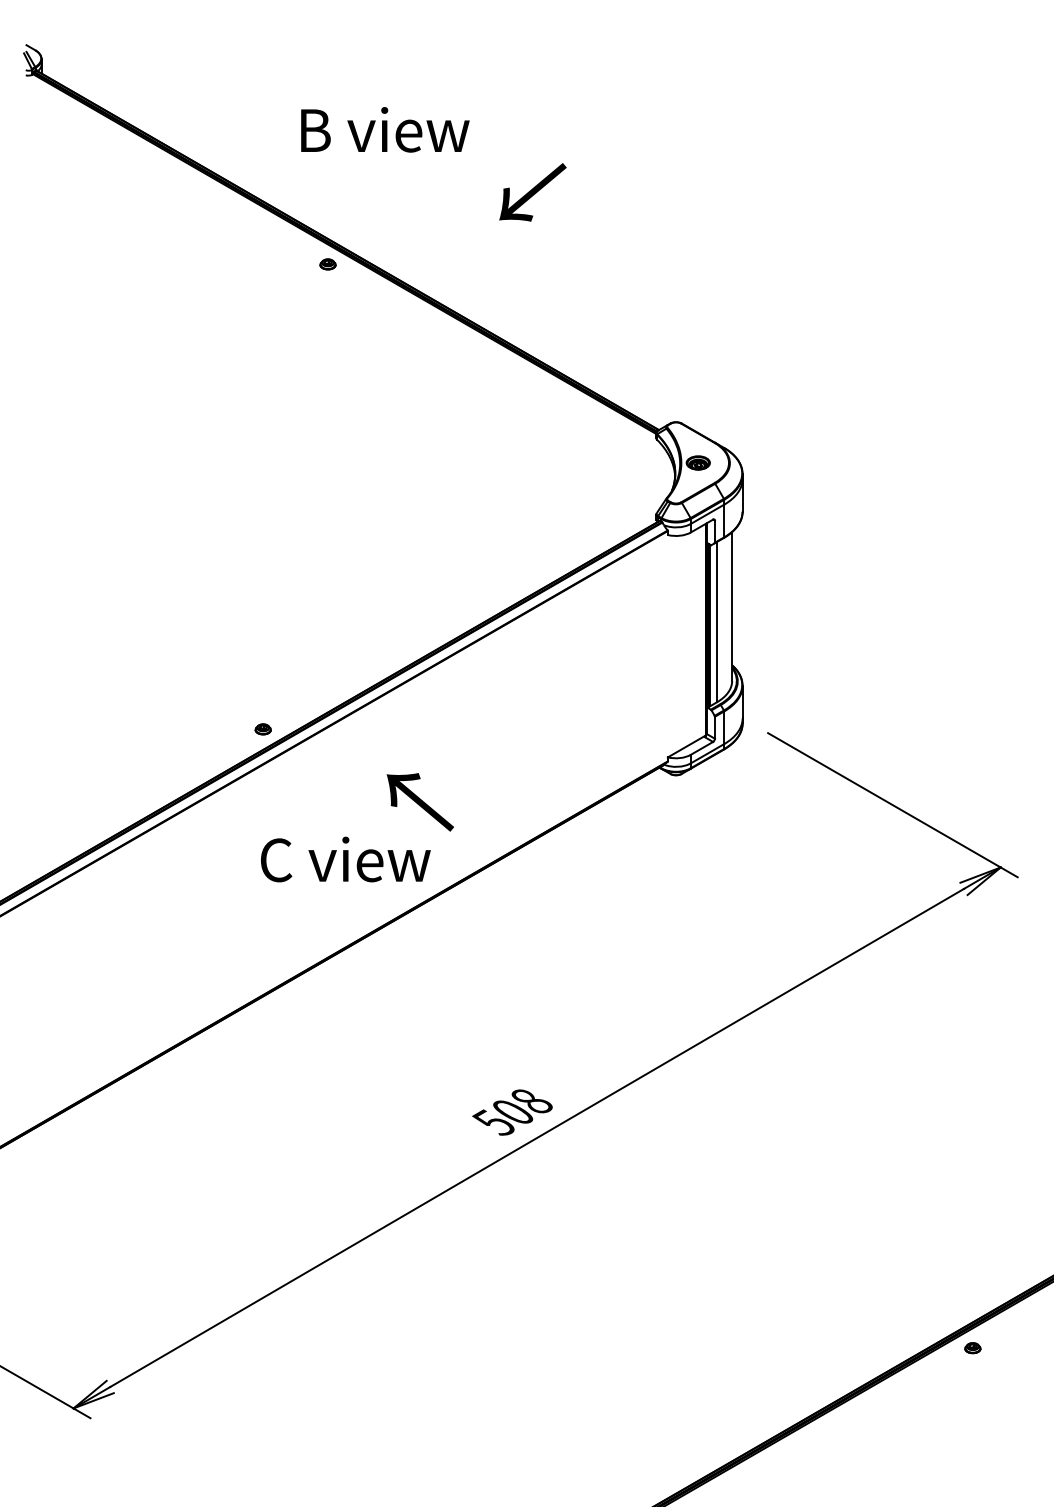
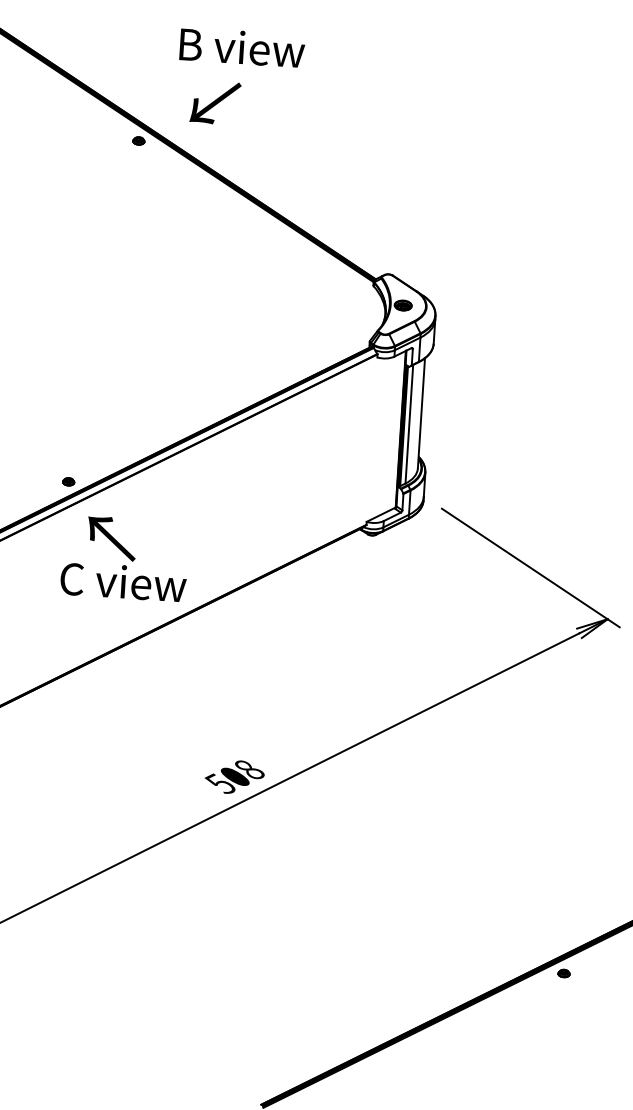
text: (385, 129) -> (242, 47), moved
text: (532, 192) -> (215, 102), moved
text: (419, 802) -> (111, 538), moved

